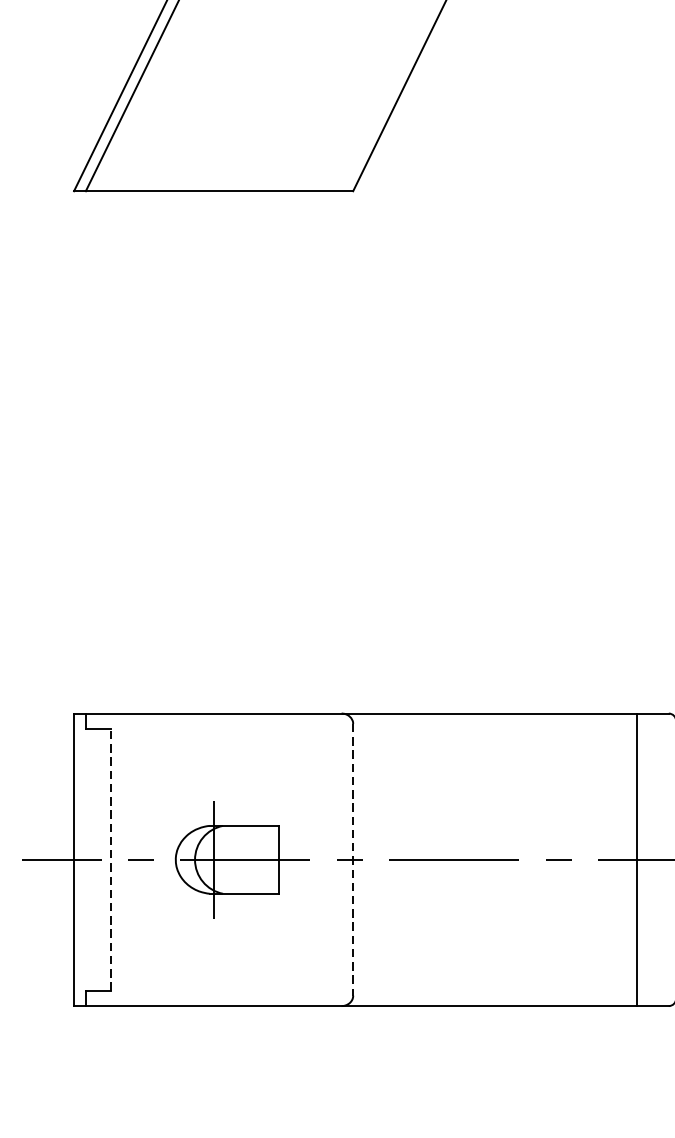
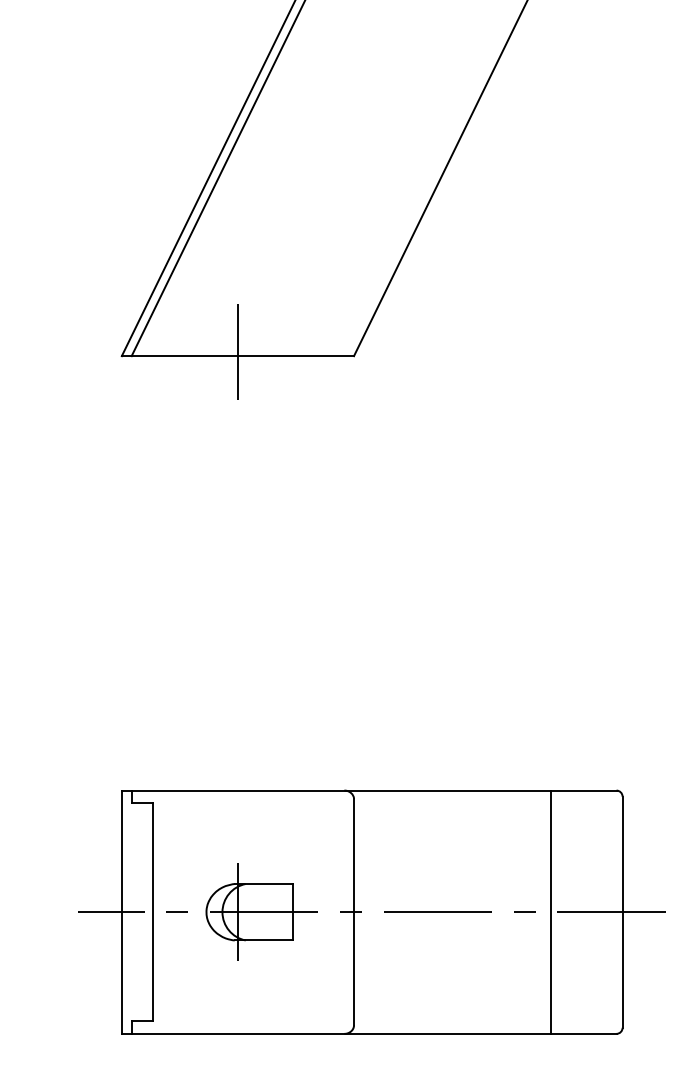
line: (213, 185) -> (237, 351), added
line: (636, 858) -> (550, 911), moved
line: (110, 860) -> (152, 912), dashed -> solid
line: (353, 860) -> (354, 912), dashed -> solid

